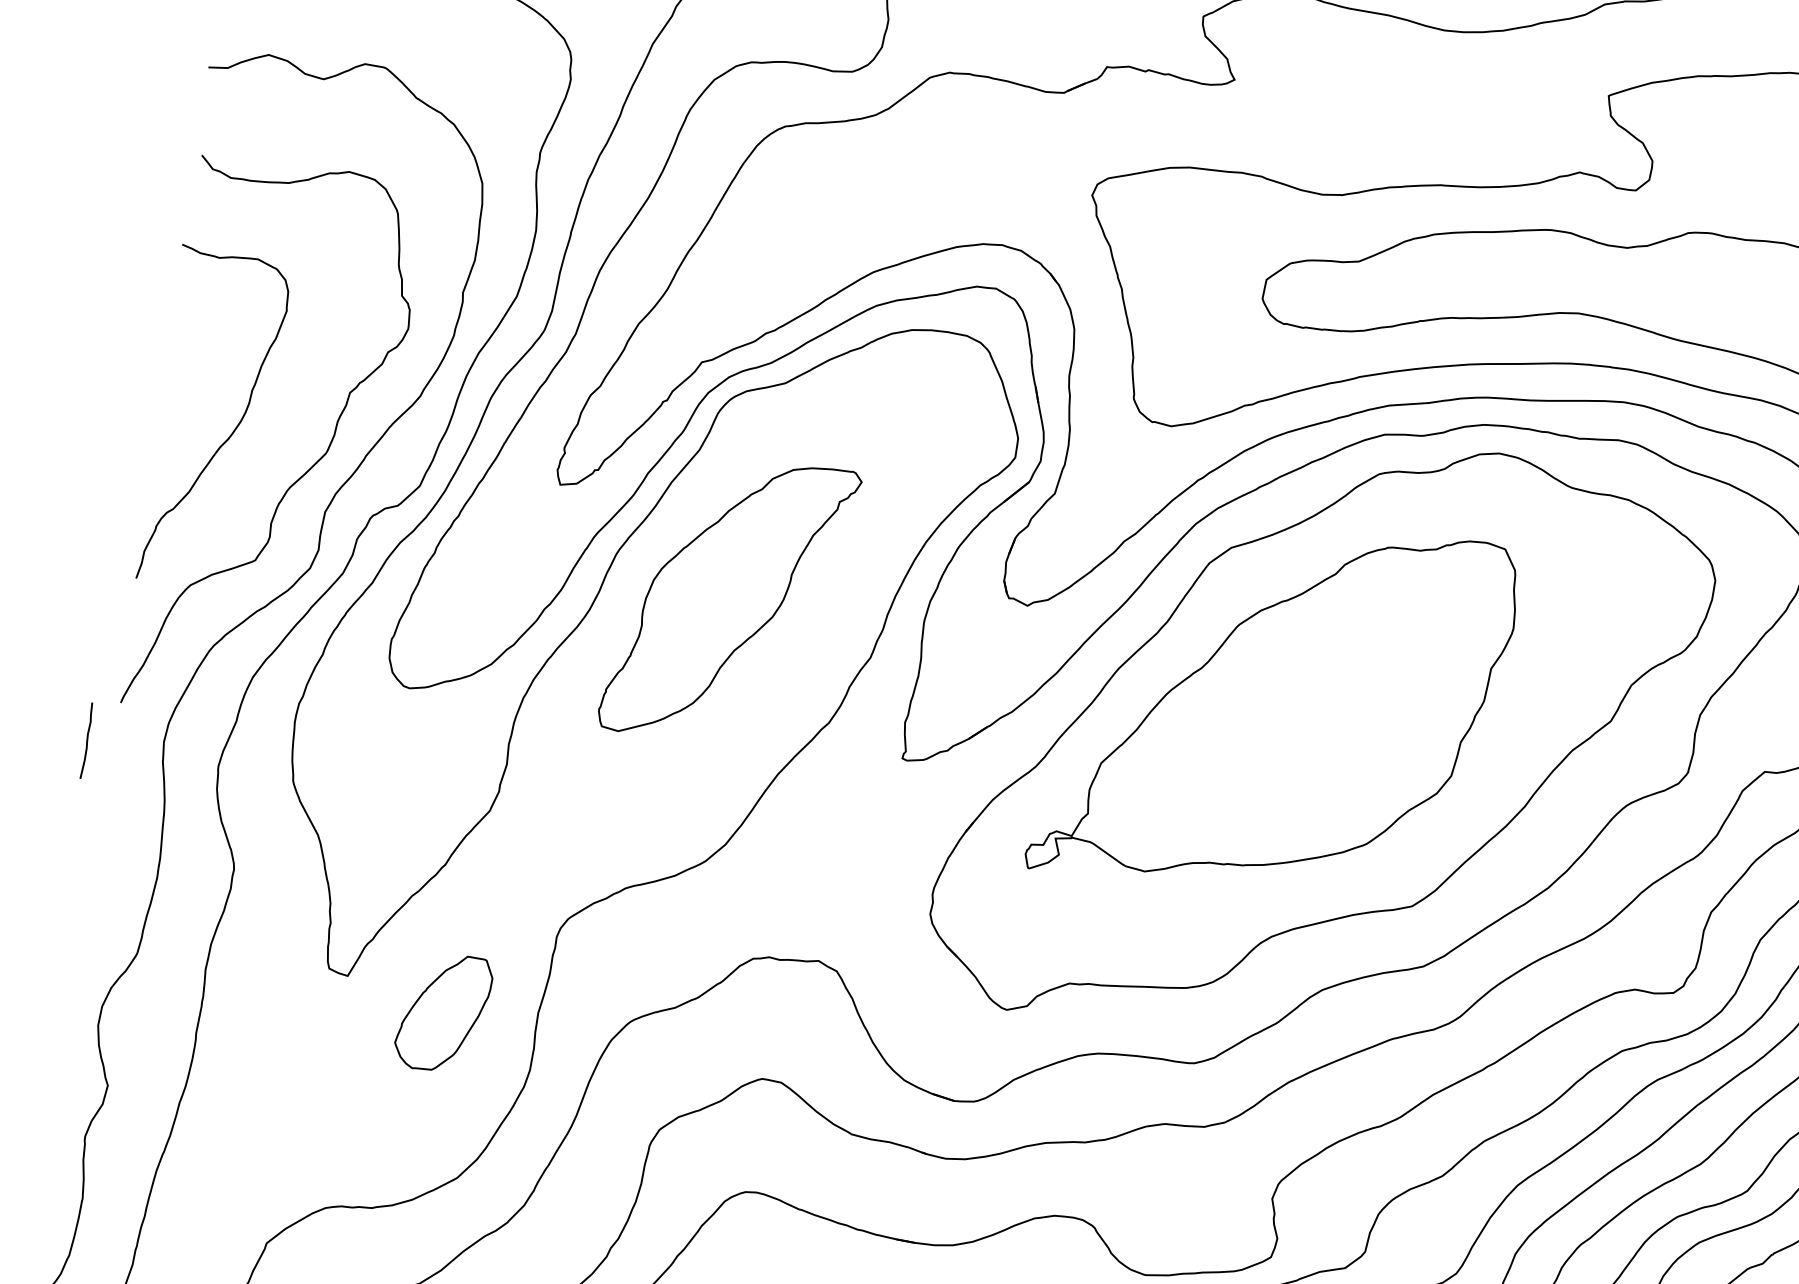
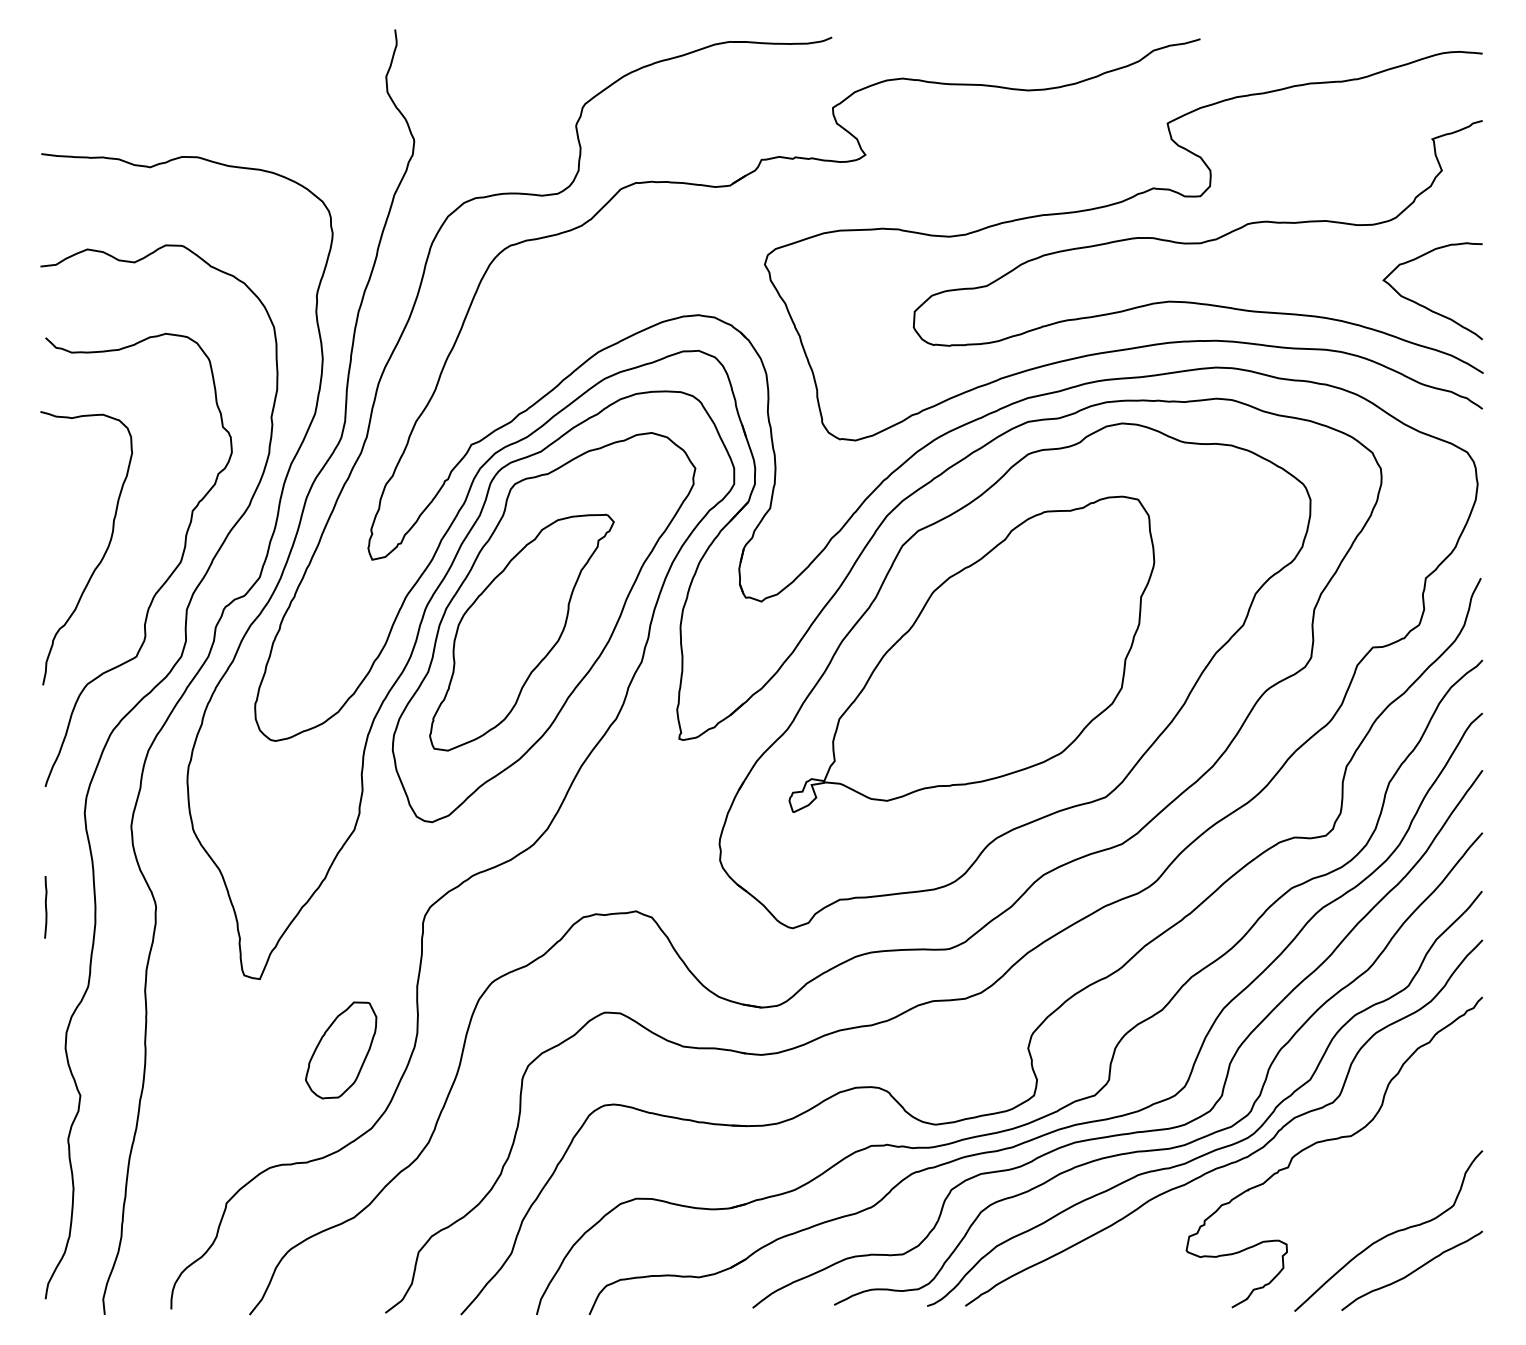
part: (756, 598) -> (543, 627), added
line: (86, 740) -> (45, 907), moved
part: (443, 1013) -> (341, 1050), moved

